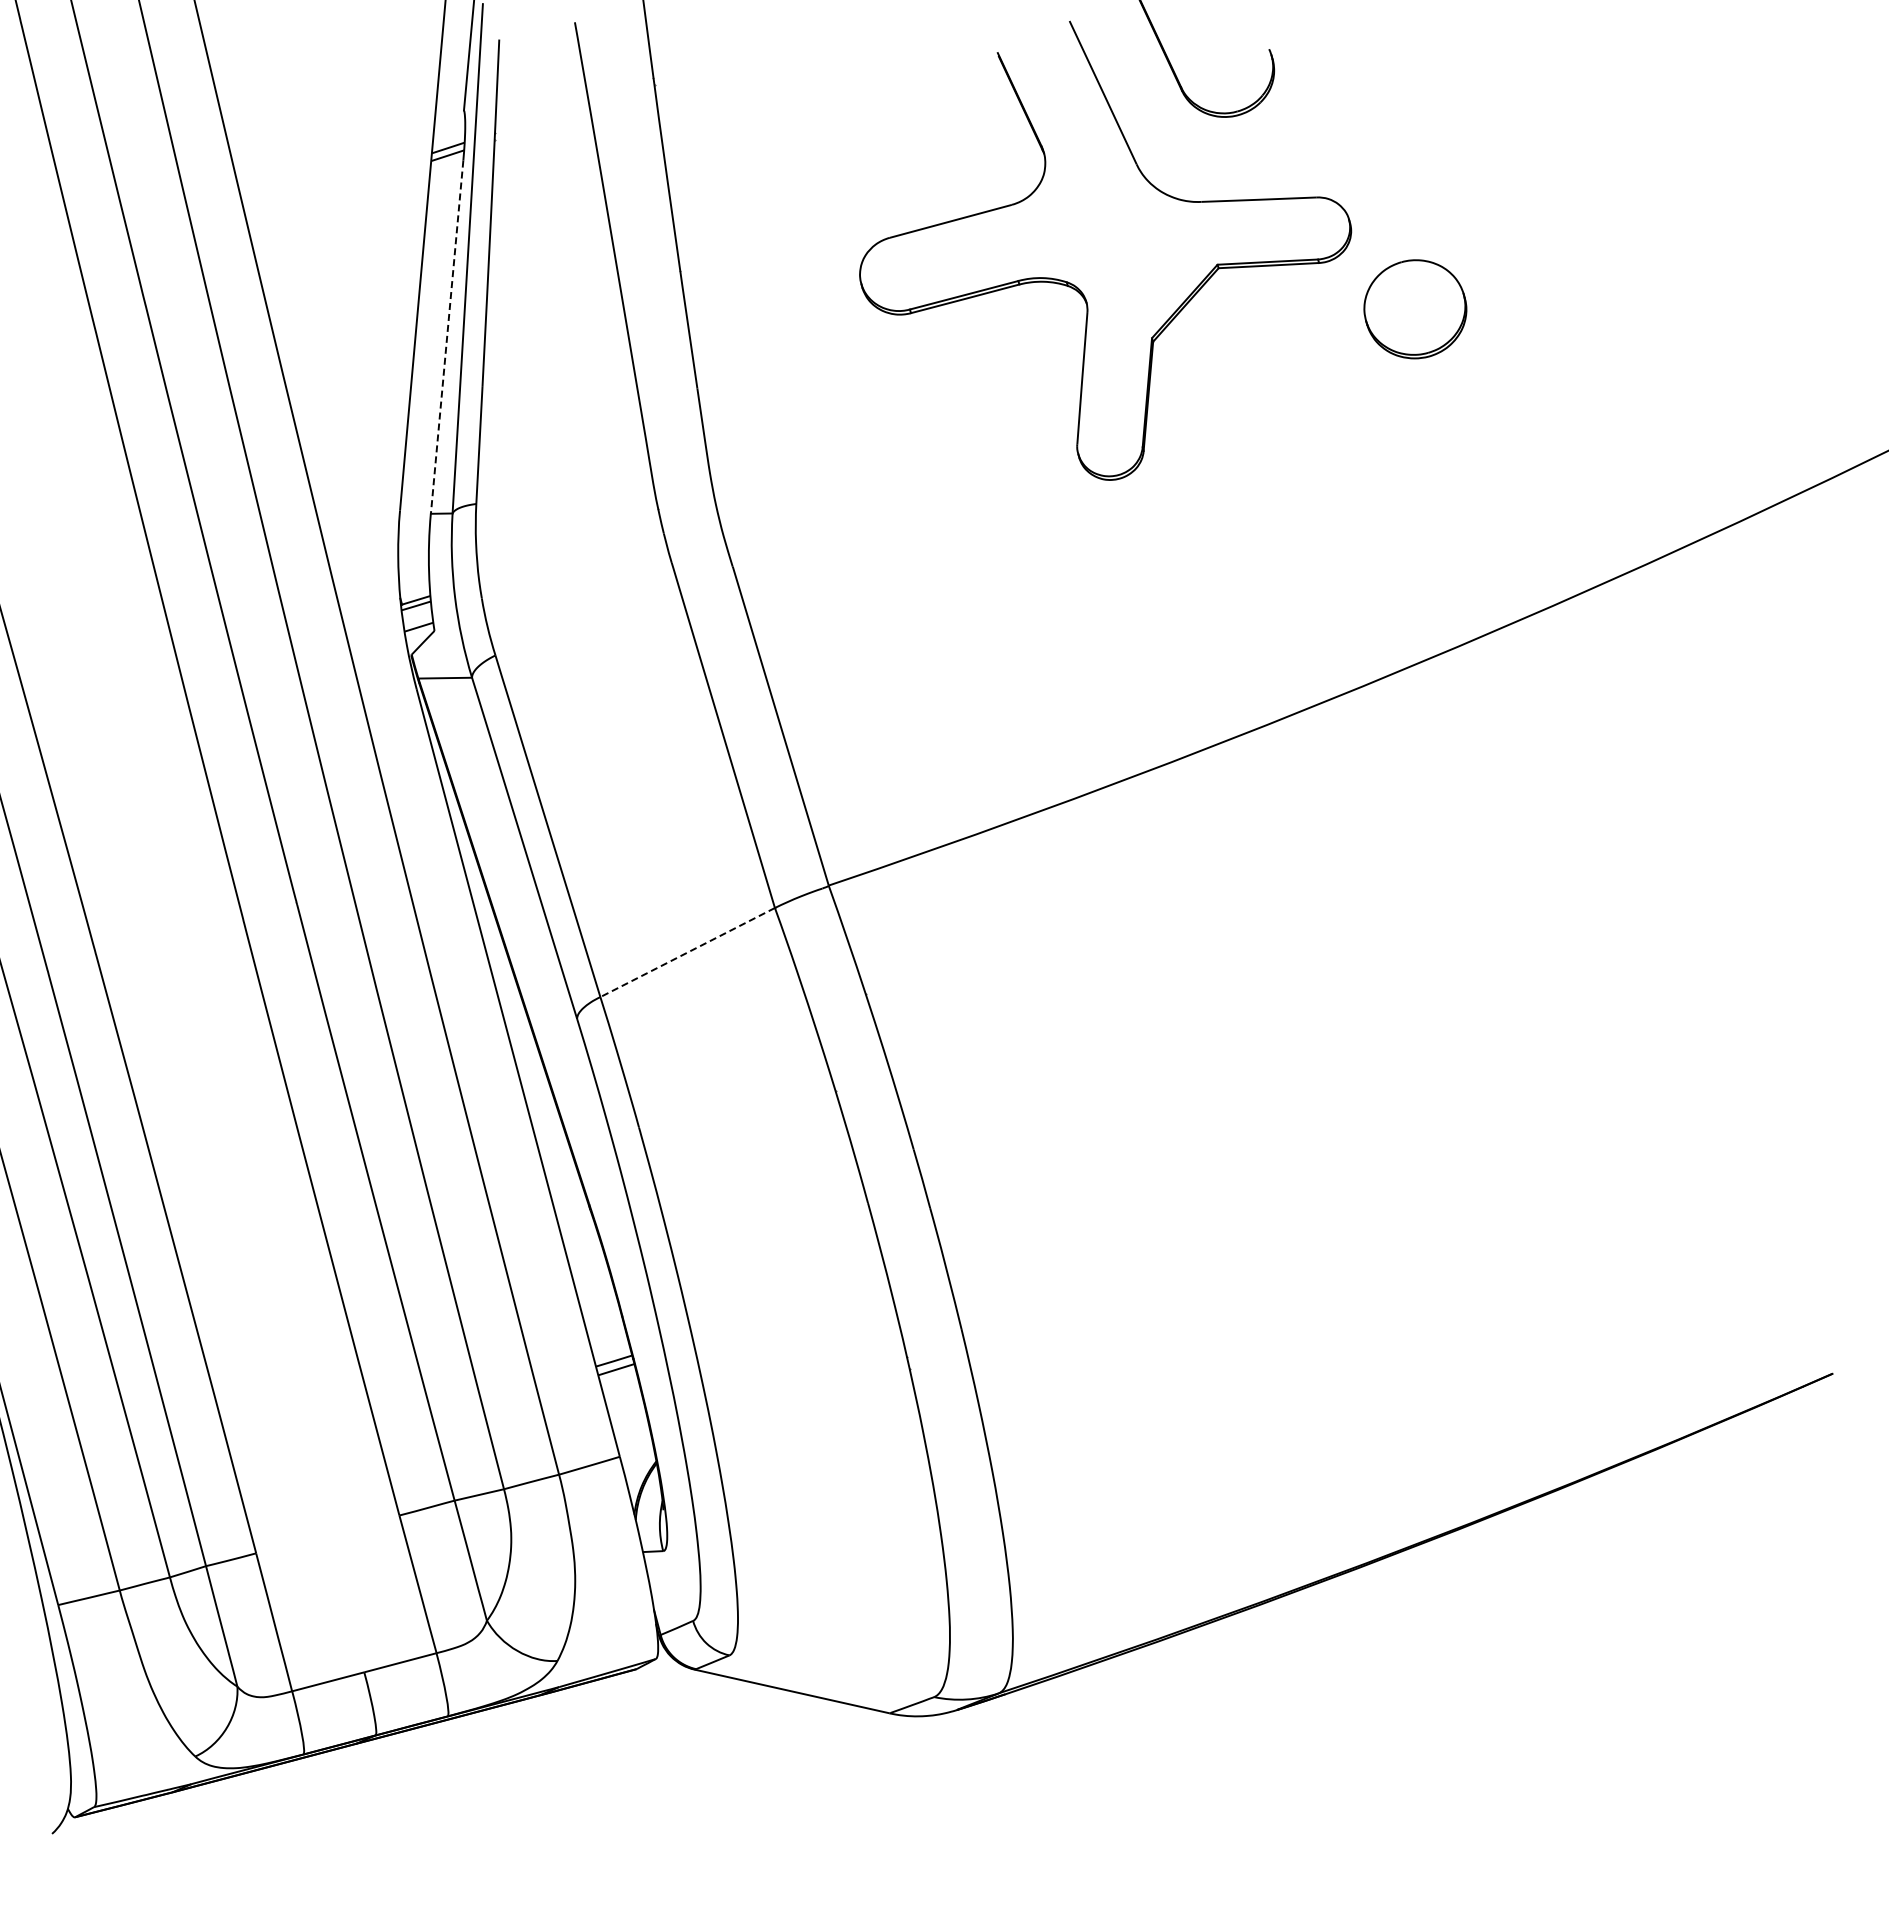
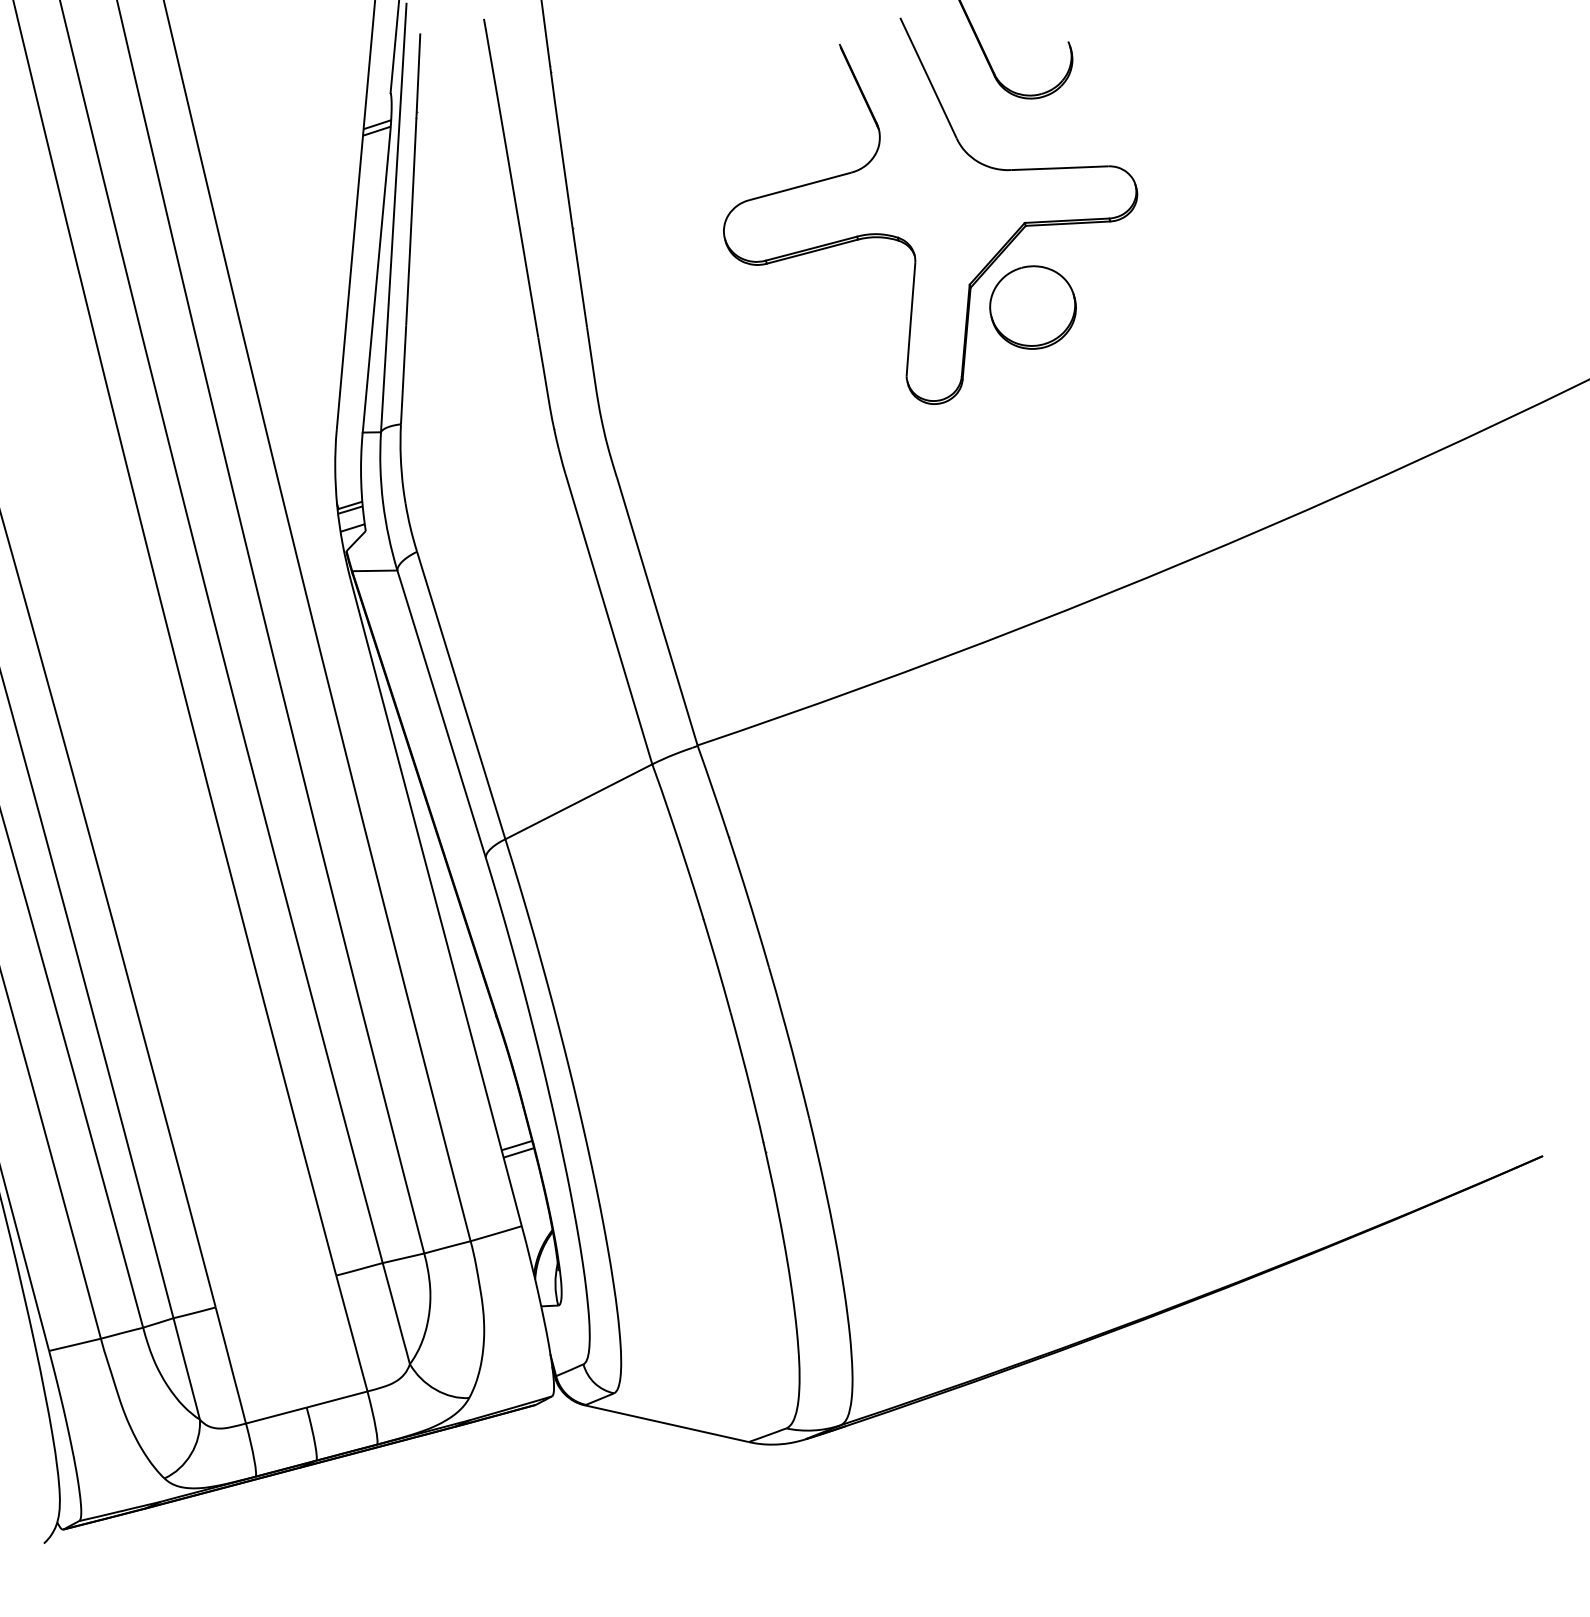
part: (1415, 309) -> (1033, 307), moved
line: (447, 337) -> (376, 284), dashed -> solid
line: (687, 952) -> (578, 801), dashed -> solid

